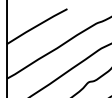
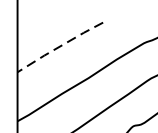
line: (36, 26) -> (59, 47), solid -> dashed

